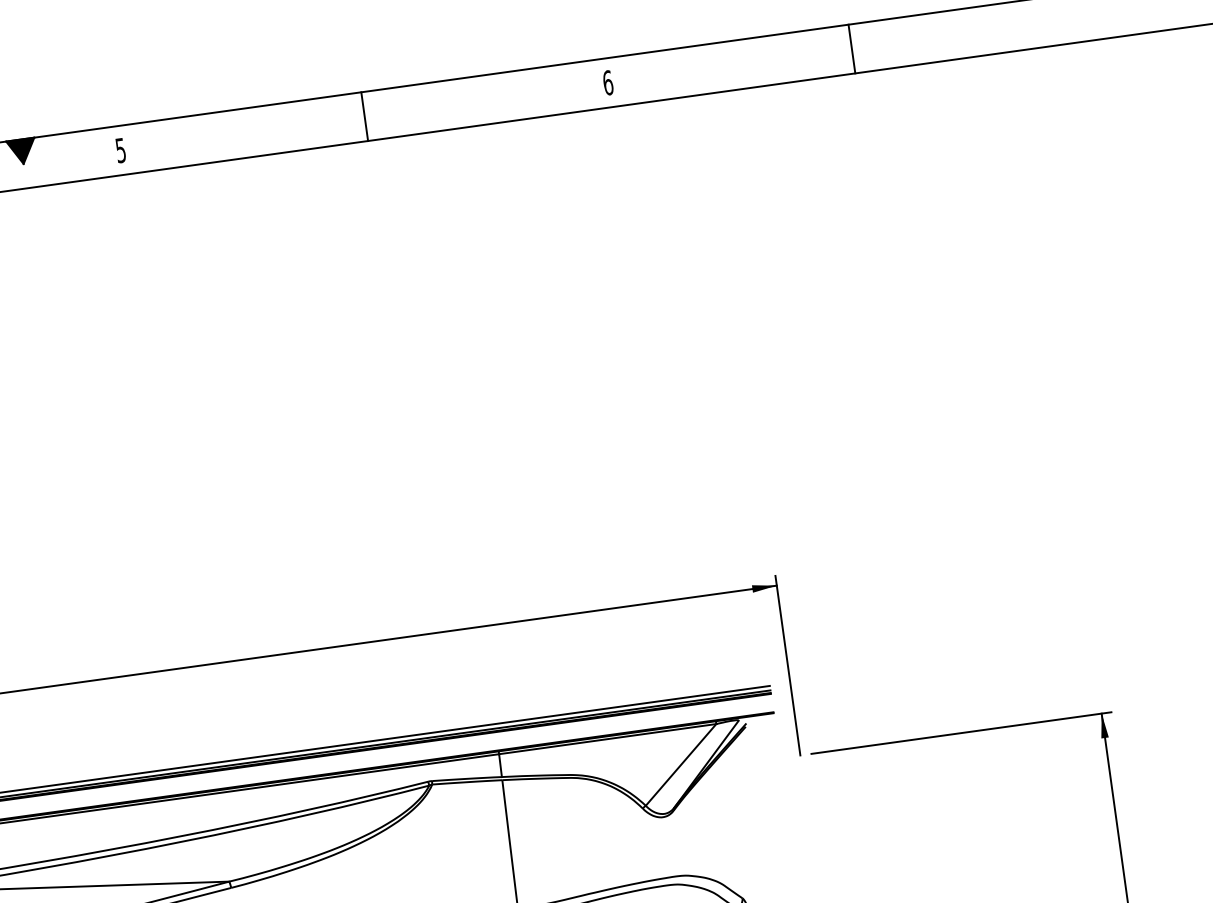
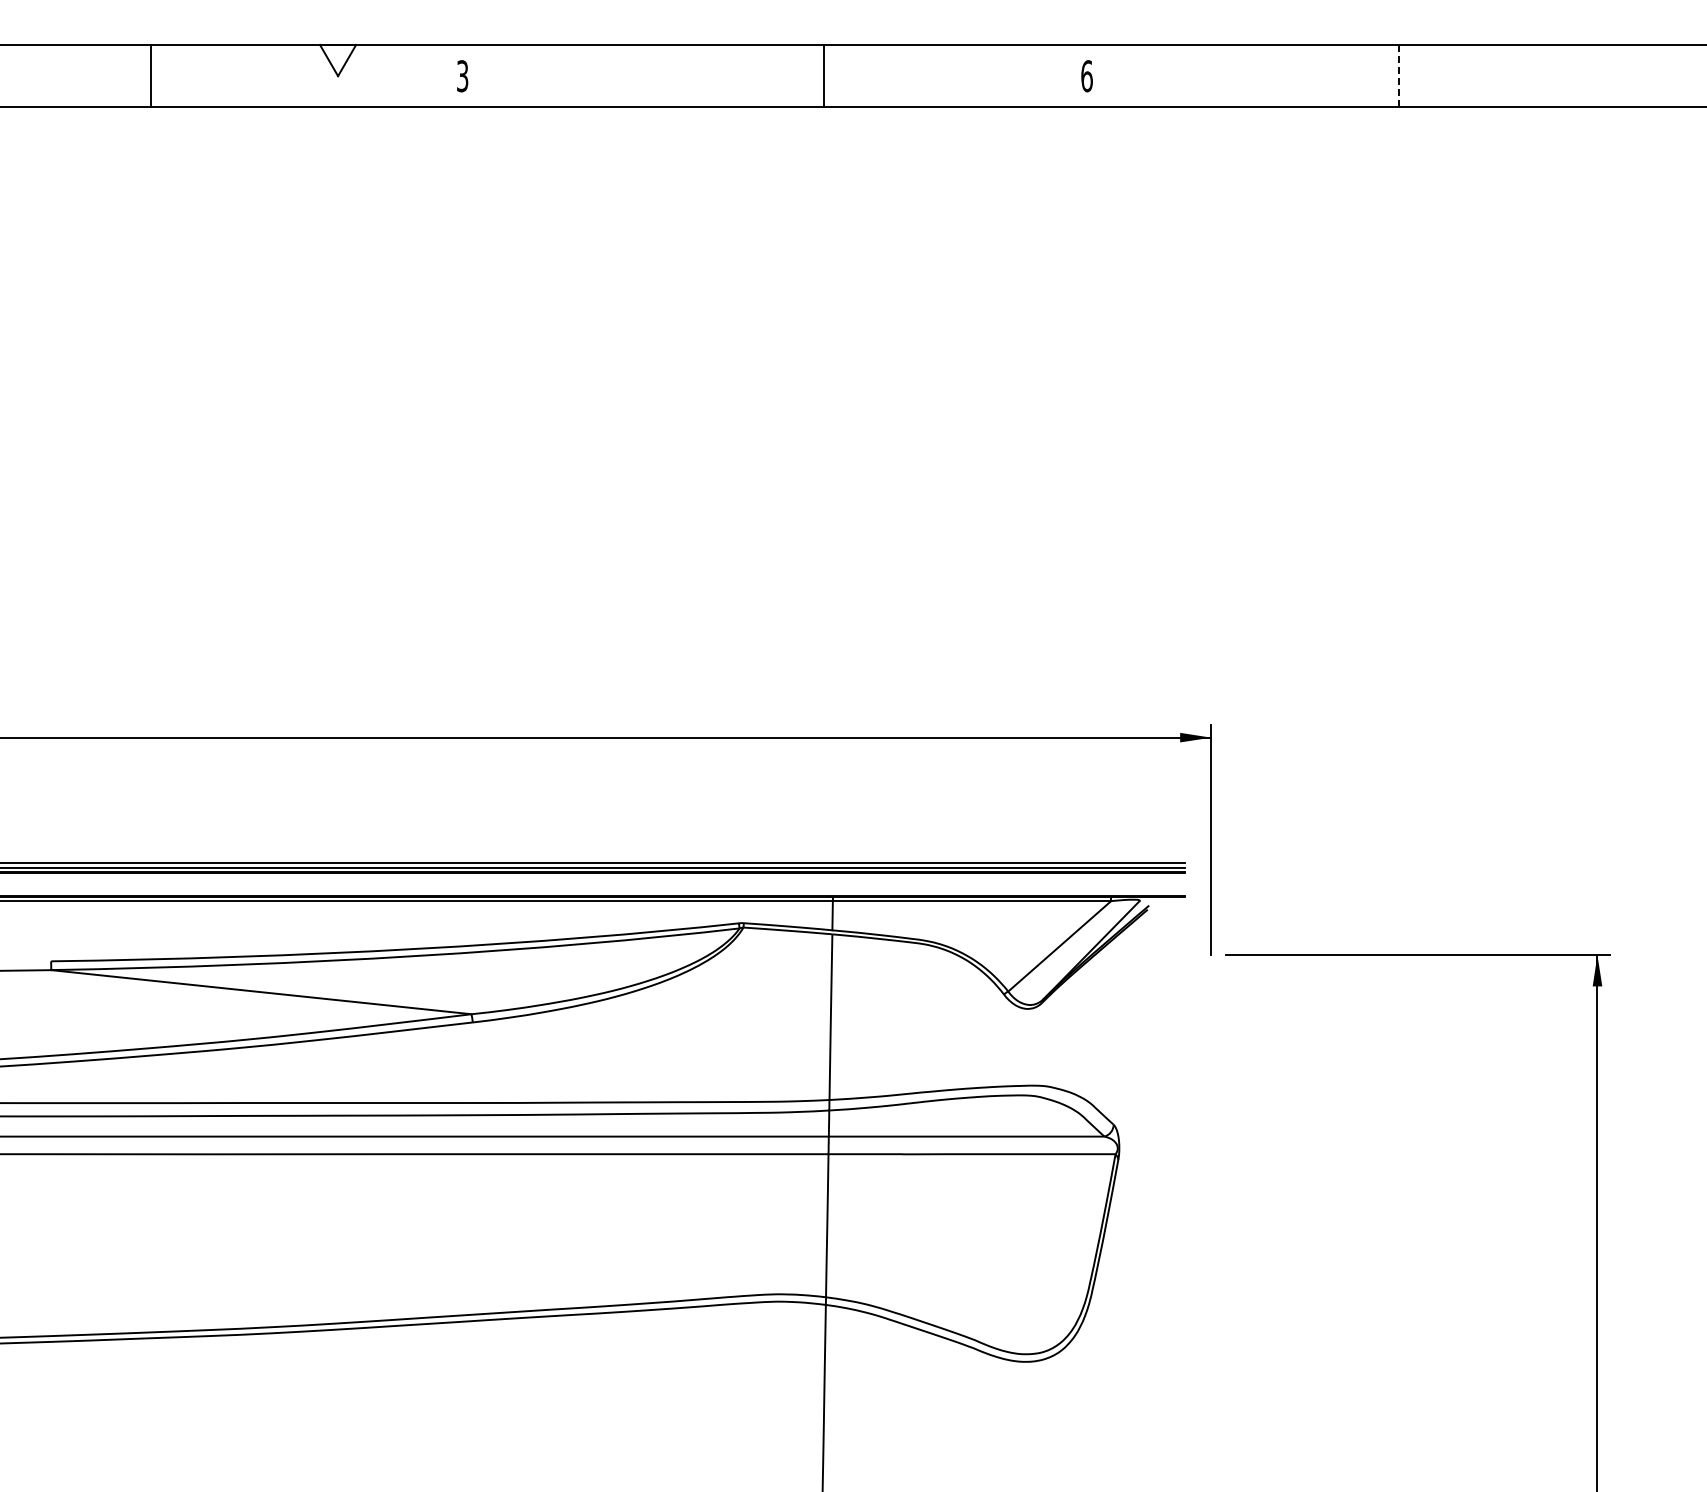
line: (852, 49) -> (1399, 76), solid -> dashed
line: (364, 116) -> (824, 75), moved
text: (120, 149) -> (462, 75), 5 -> 3
fill: (22, 151) -> (338, 60), removed

